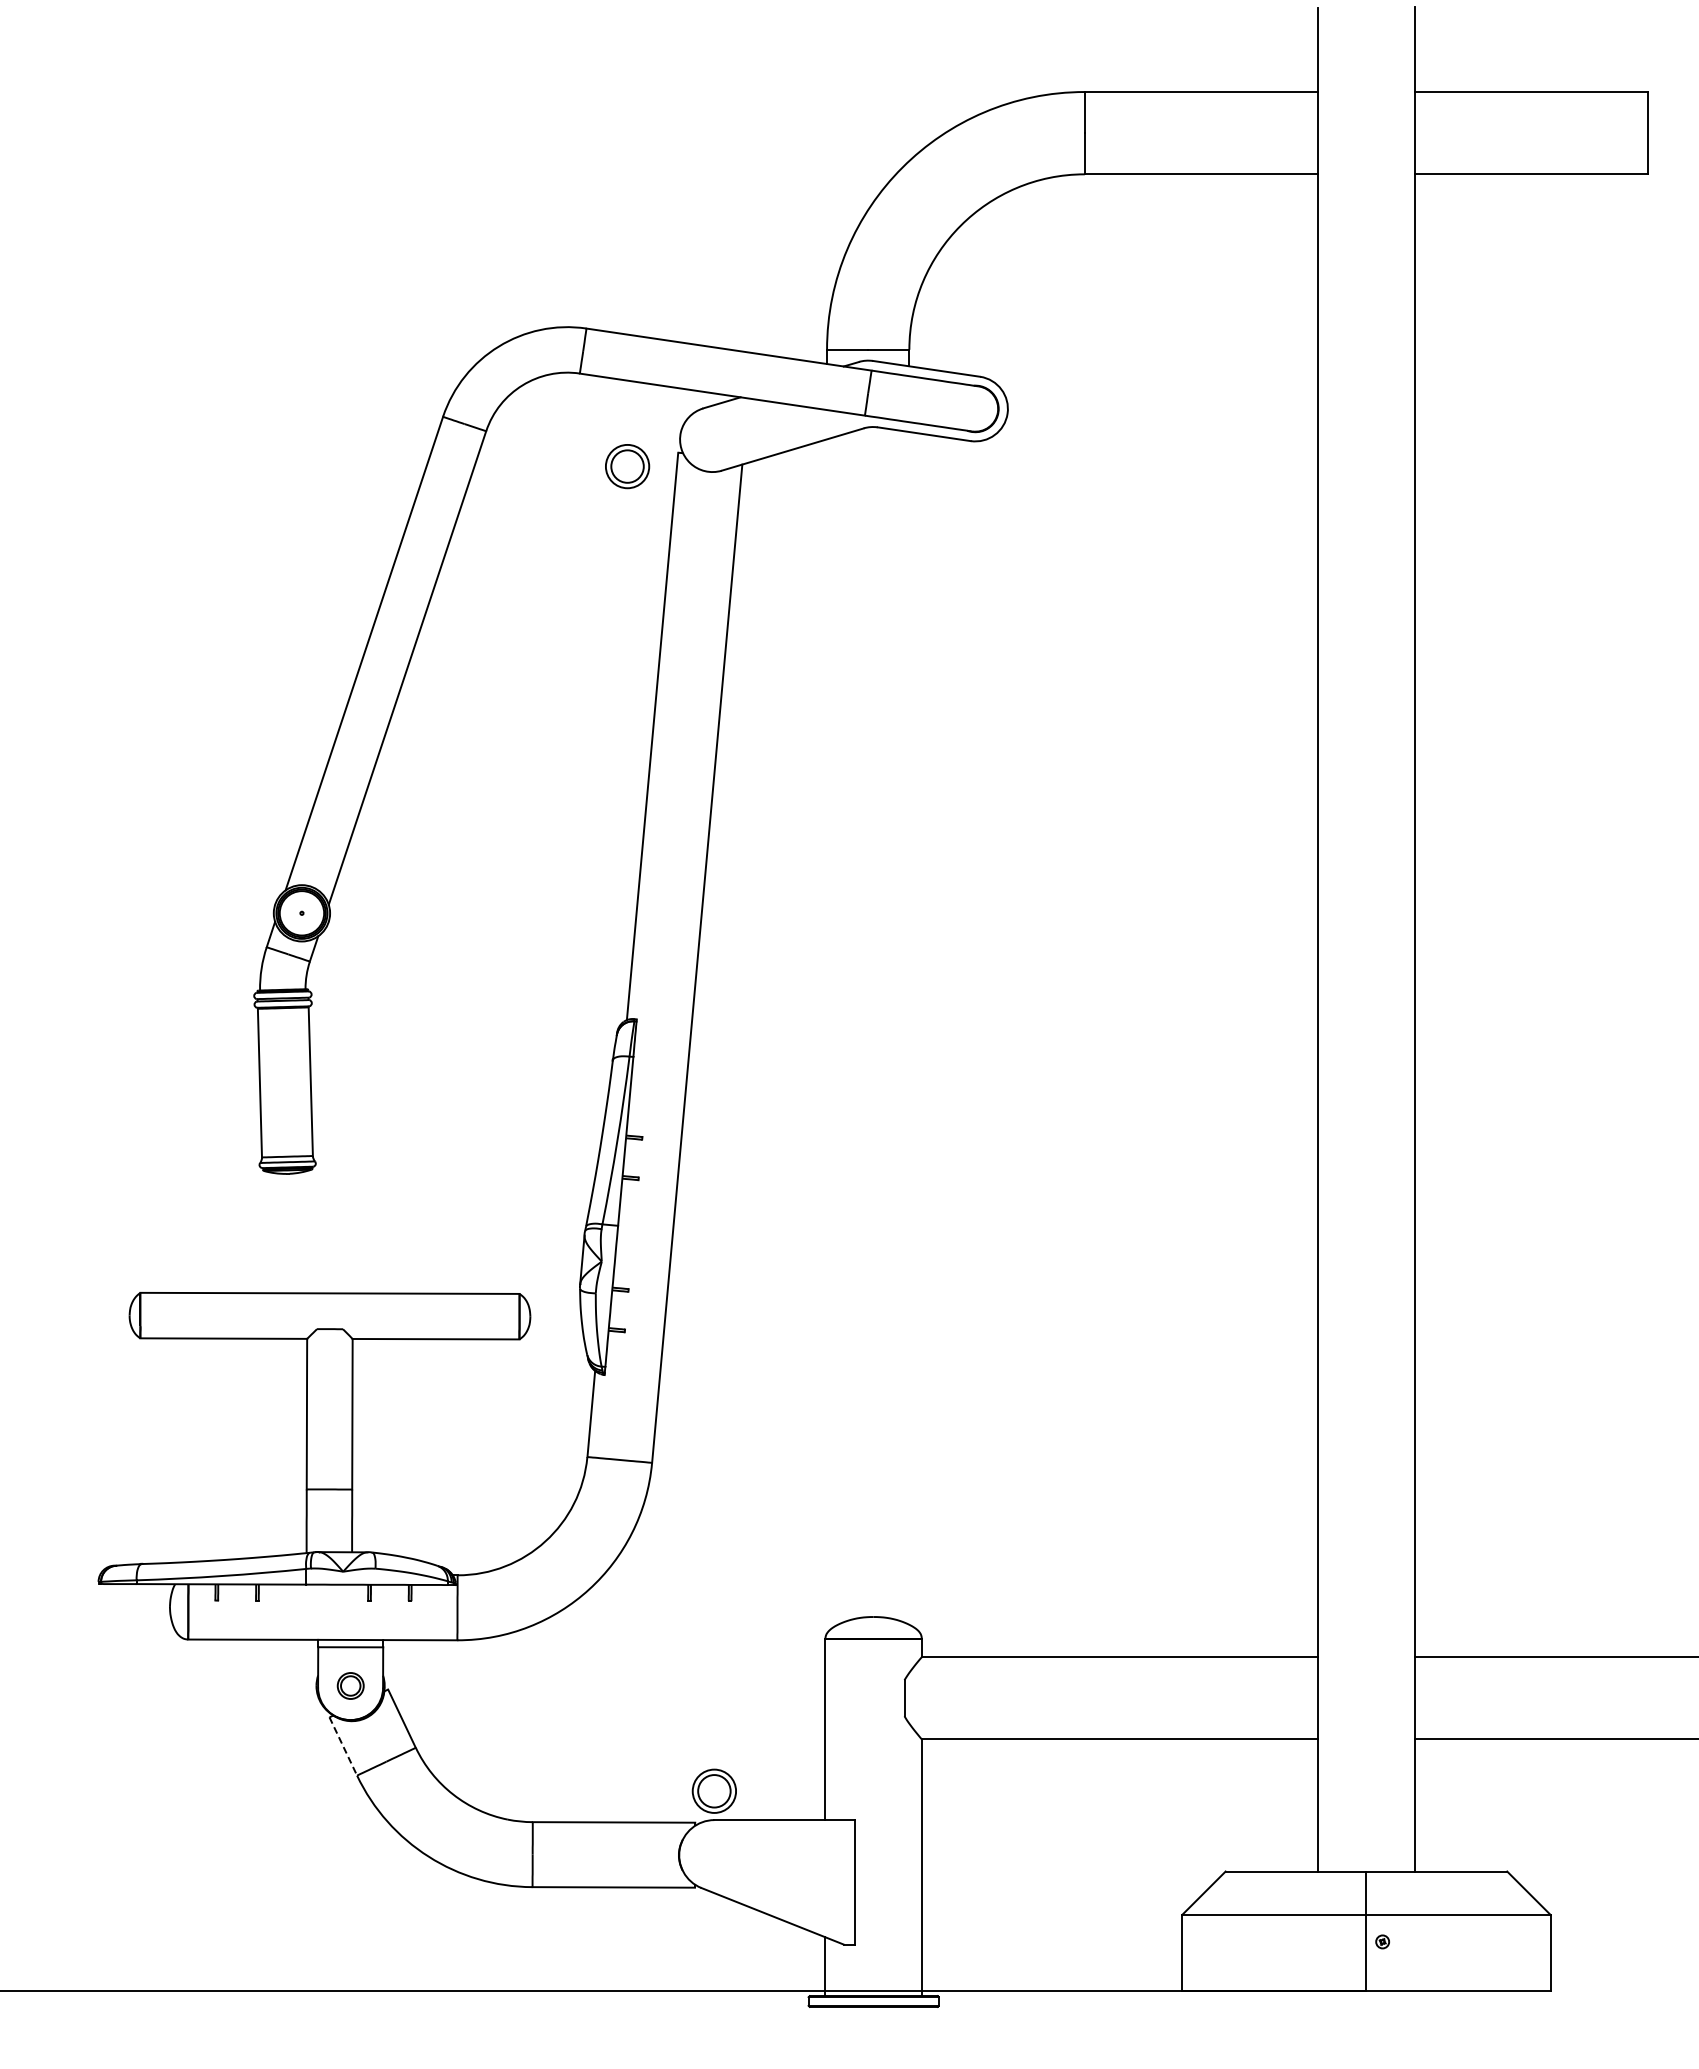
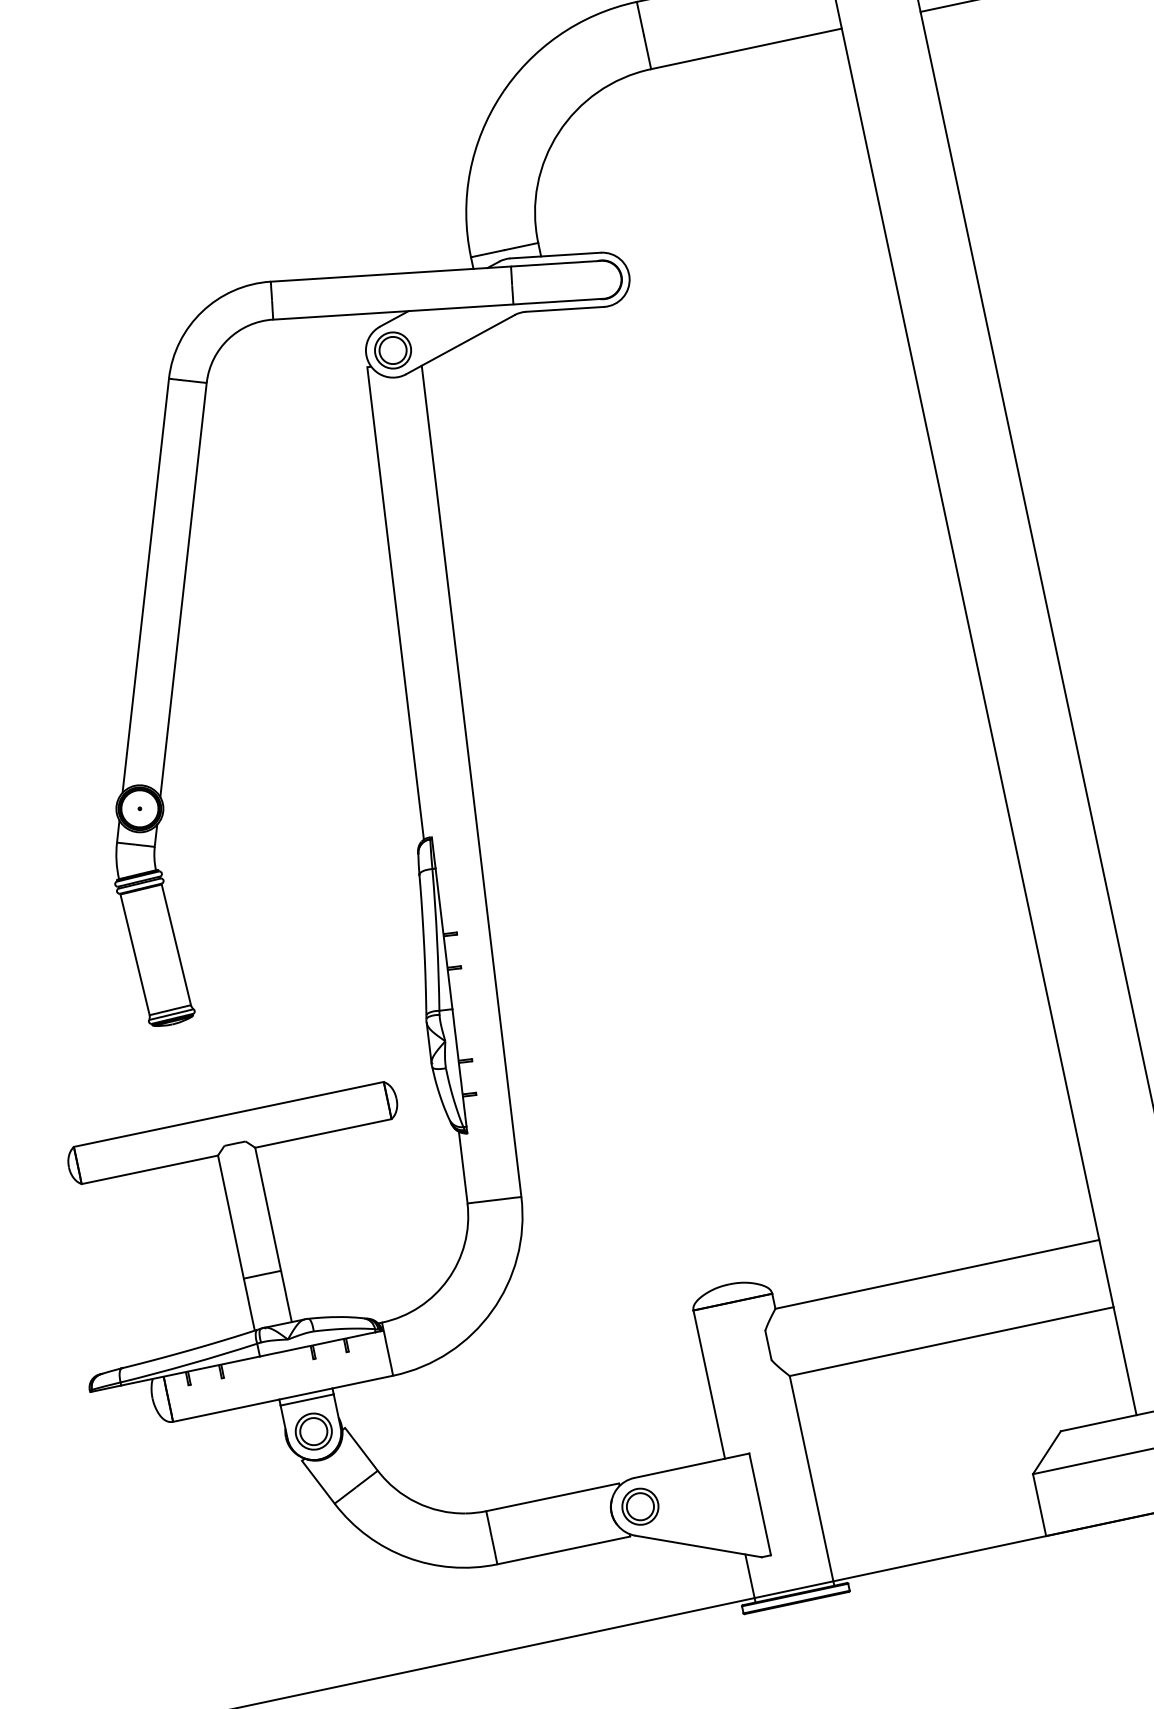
part: (627, 466) -> (393, 350), moved
part: (350, 1685) -> (313, 1431), size x1.67
line: (343, 1746) -> (318, 1482), dashed -> solid
part: (713, 1790) -> (639, 1506), moved

